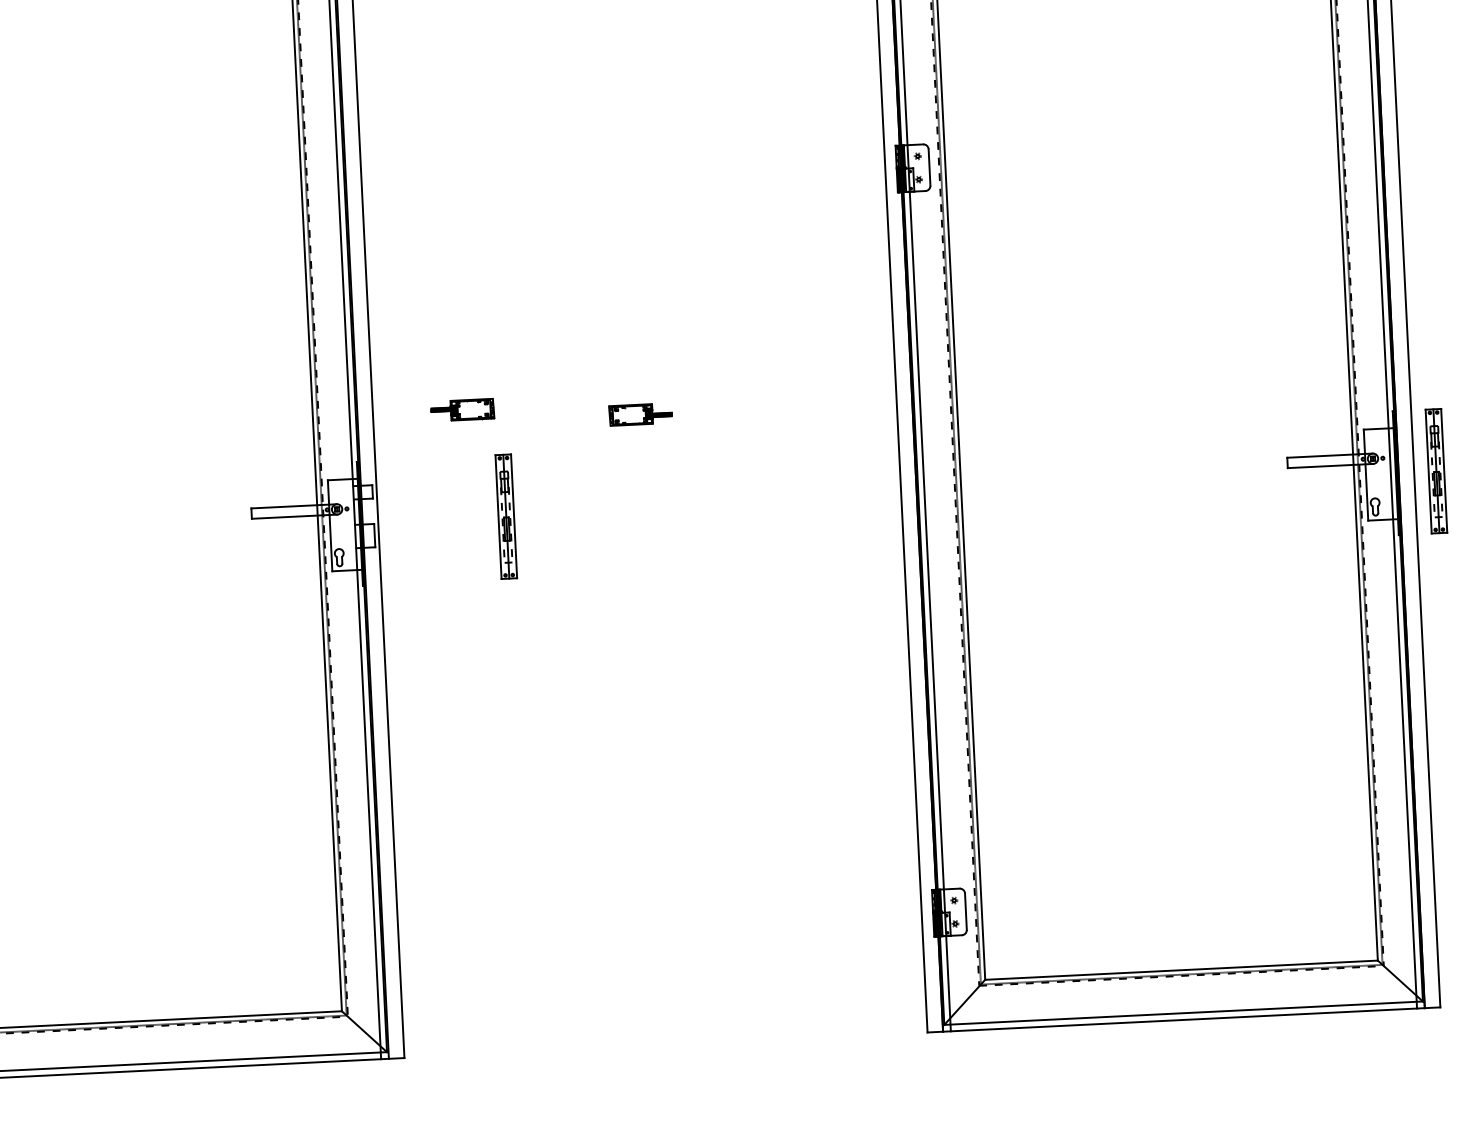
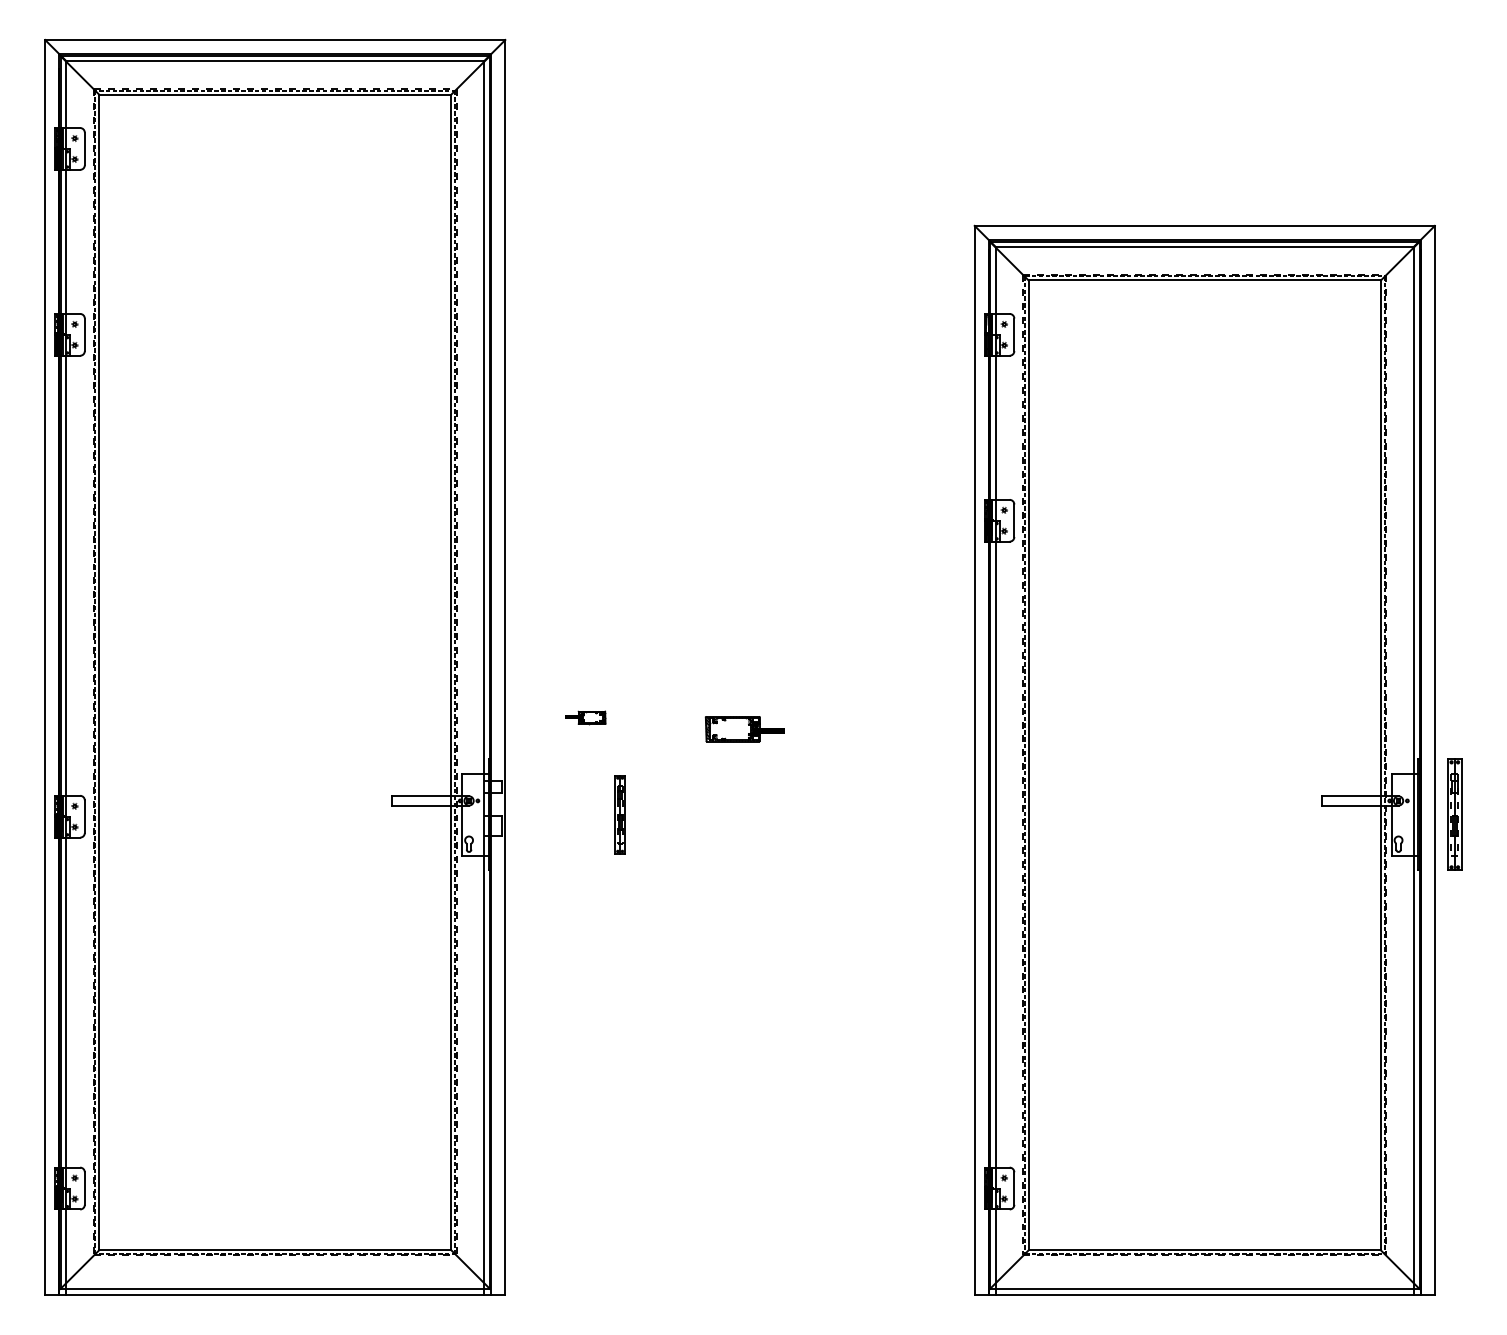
part: (462, 410) -> (585, 717), size x0.7
part: (640, 414) -> (744, 729), size x1.4
part: (505, 516) -> (619, 814), size x0.7

